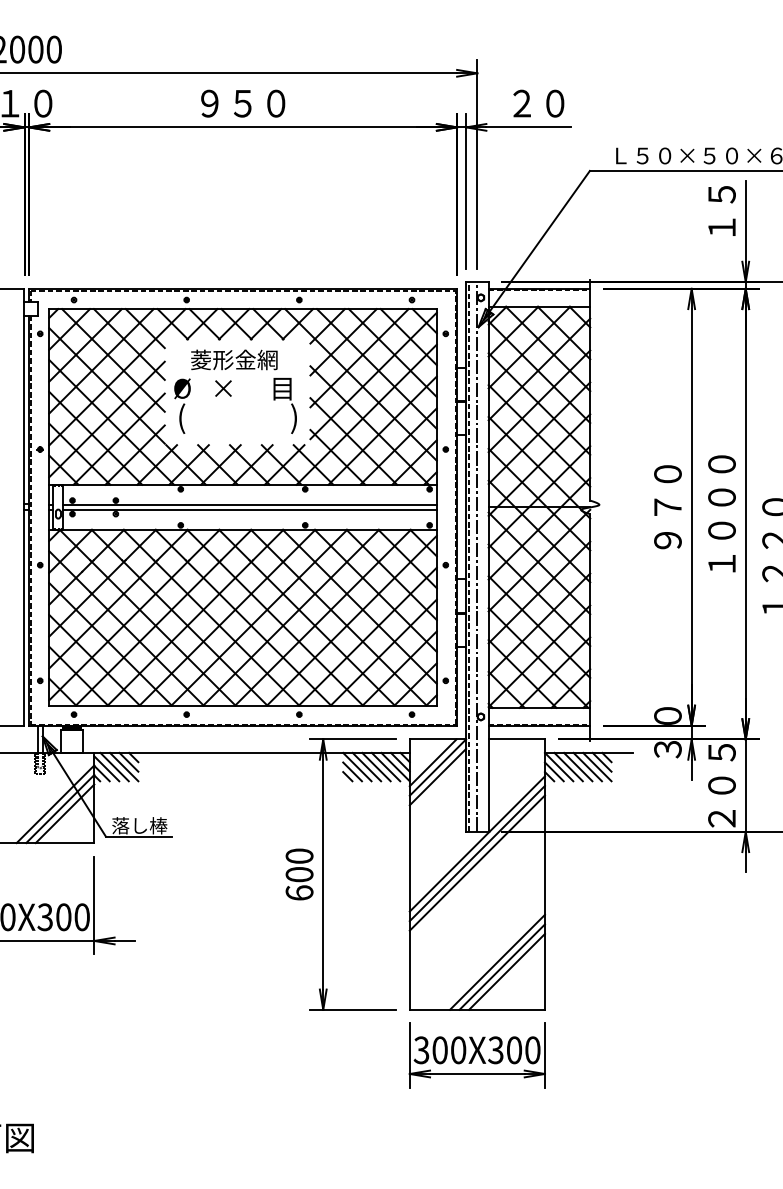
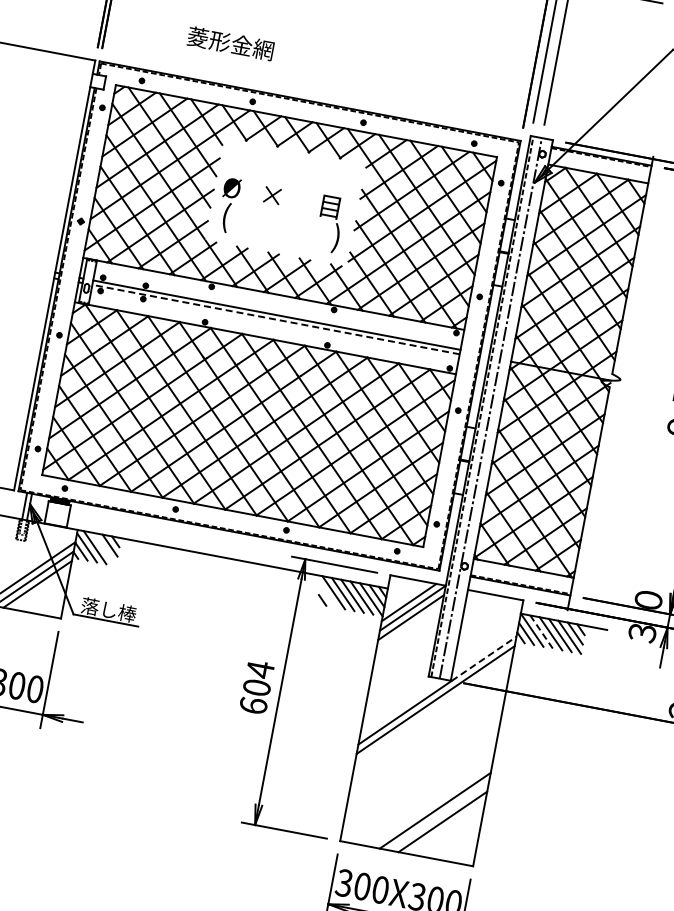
text: (234, 359) -> (231, 43), moved
line: (250, 509) -> (276, 319), solid -> dashed
line: (124, 766) -> (104, 548), removed
line: (569, 767) -> (542, 632), solid -> dashed
line: (352, 771) -> (328, 596), removed
line: (517, 803) -> (484, 658), solid -> dashed
text: (299, 856) -> (260, 669), 600 -> 604
line: (476, 862) -> (433, 708), removed
line: (501, 966) -> (438, 815), removed

